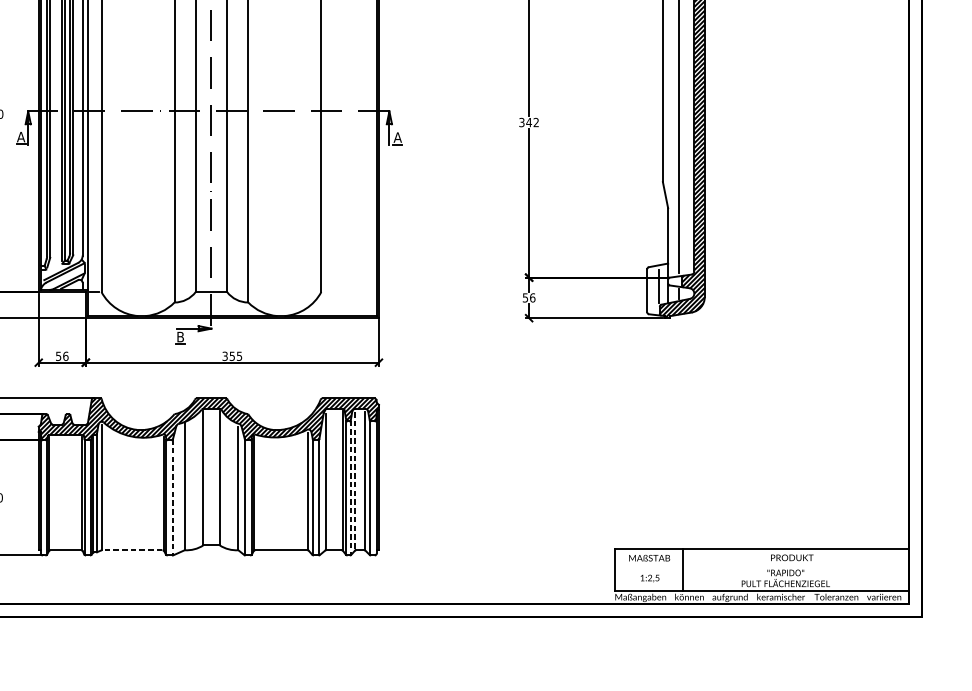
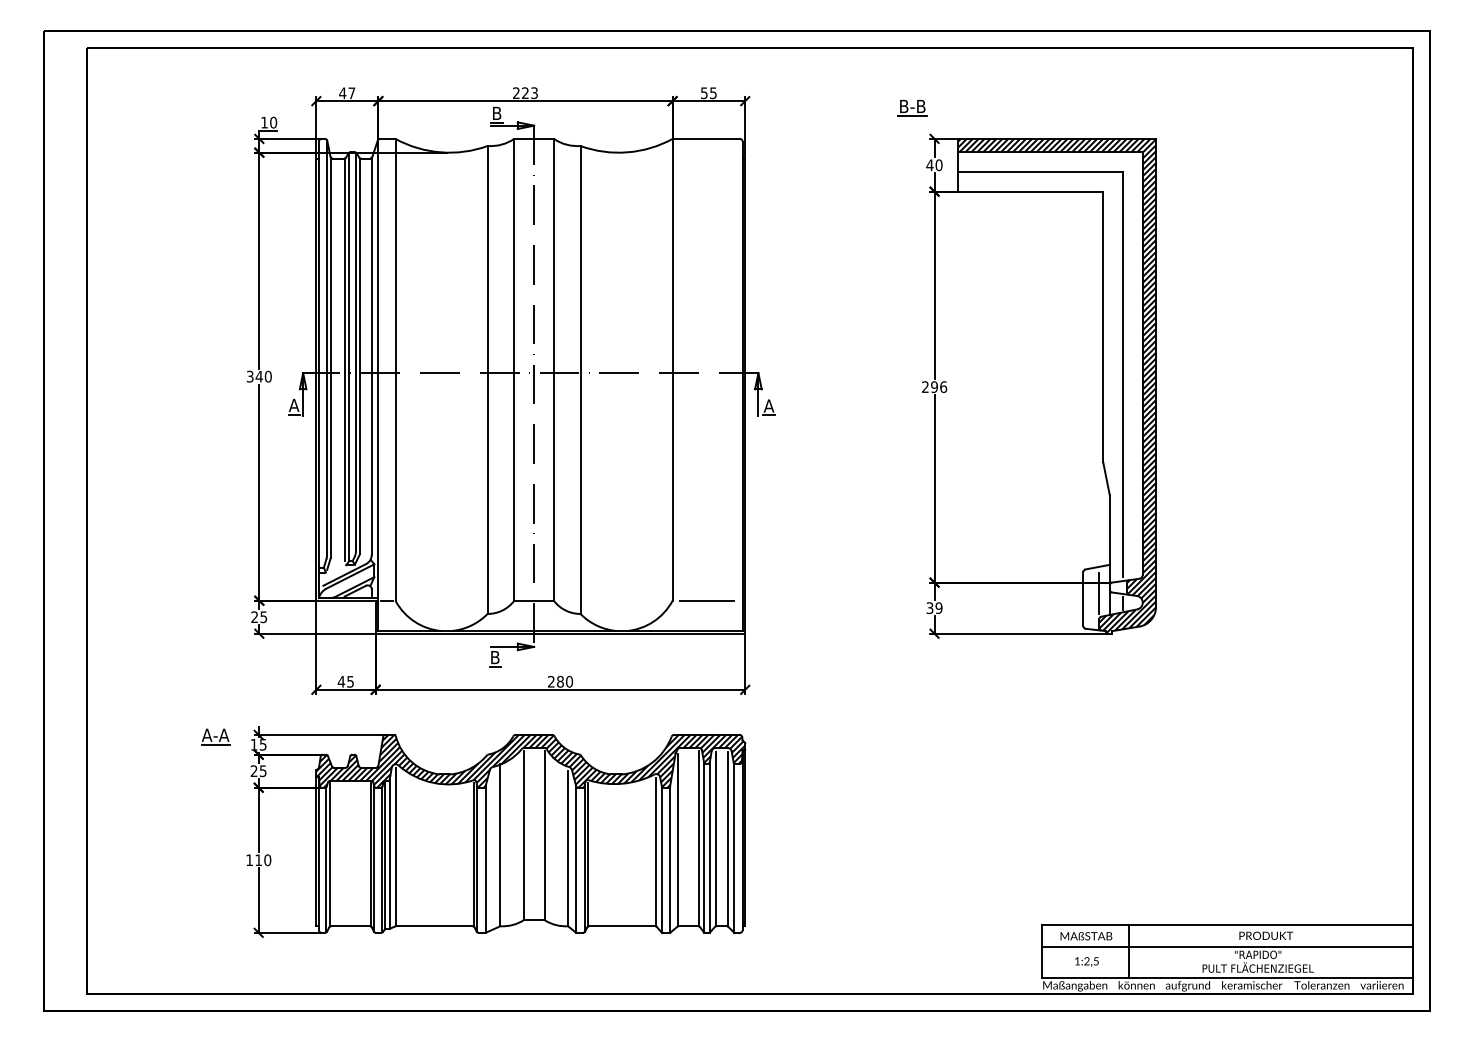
text: (529, 122) -> (934, 387), 342 -> 296
line: (348, 291) -> (706, 600), added
text: (529, 298) -> (934, 608), 56 -> 39
text: (61, 356) -> (345, 681), 56 -> 45
text: (232, 356) -> (560, 681), 355 -> 280
line: (355, 481) -> (715, 839), dashed -> solid
line: (350, 487) -> (709, 847), dashed -> solid
line: (172, 498) -> (485, 860), dashed -> solid
line: (131, 550) -> (433, 926), dashed -> solid
line: (761, 567) -> (1227, 947), added

